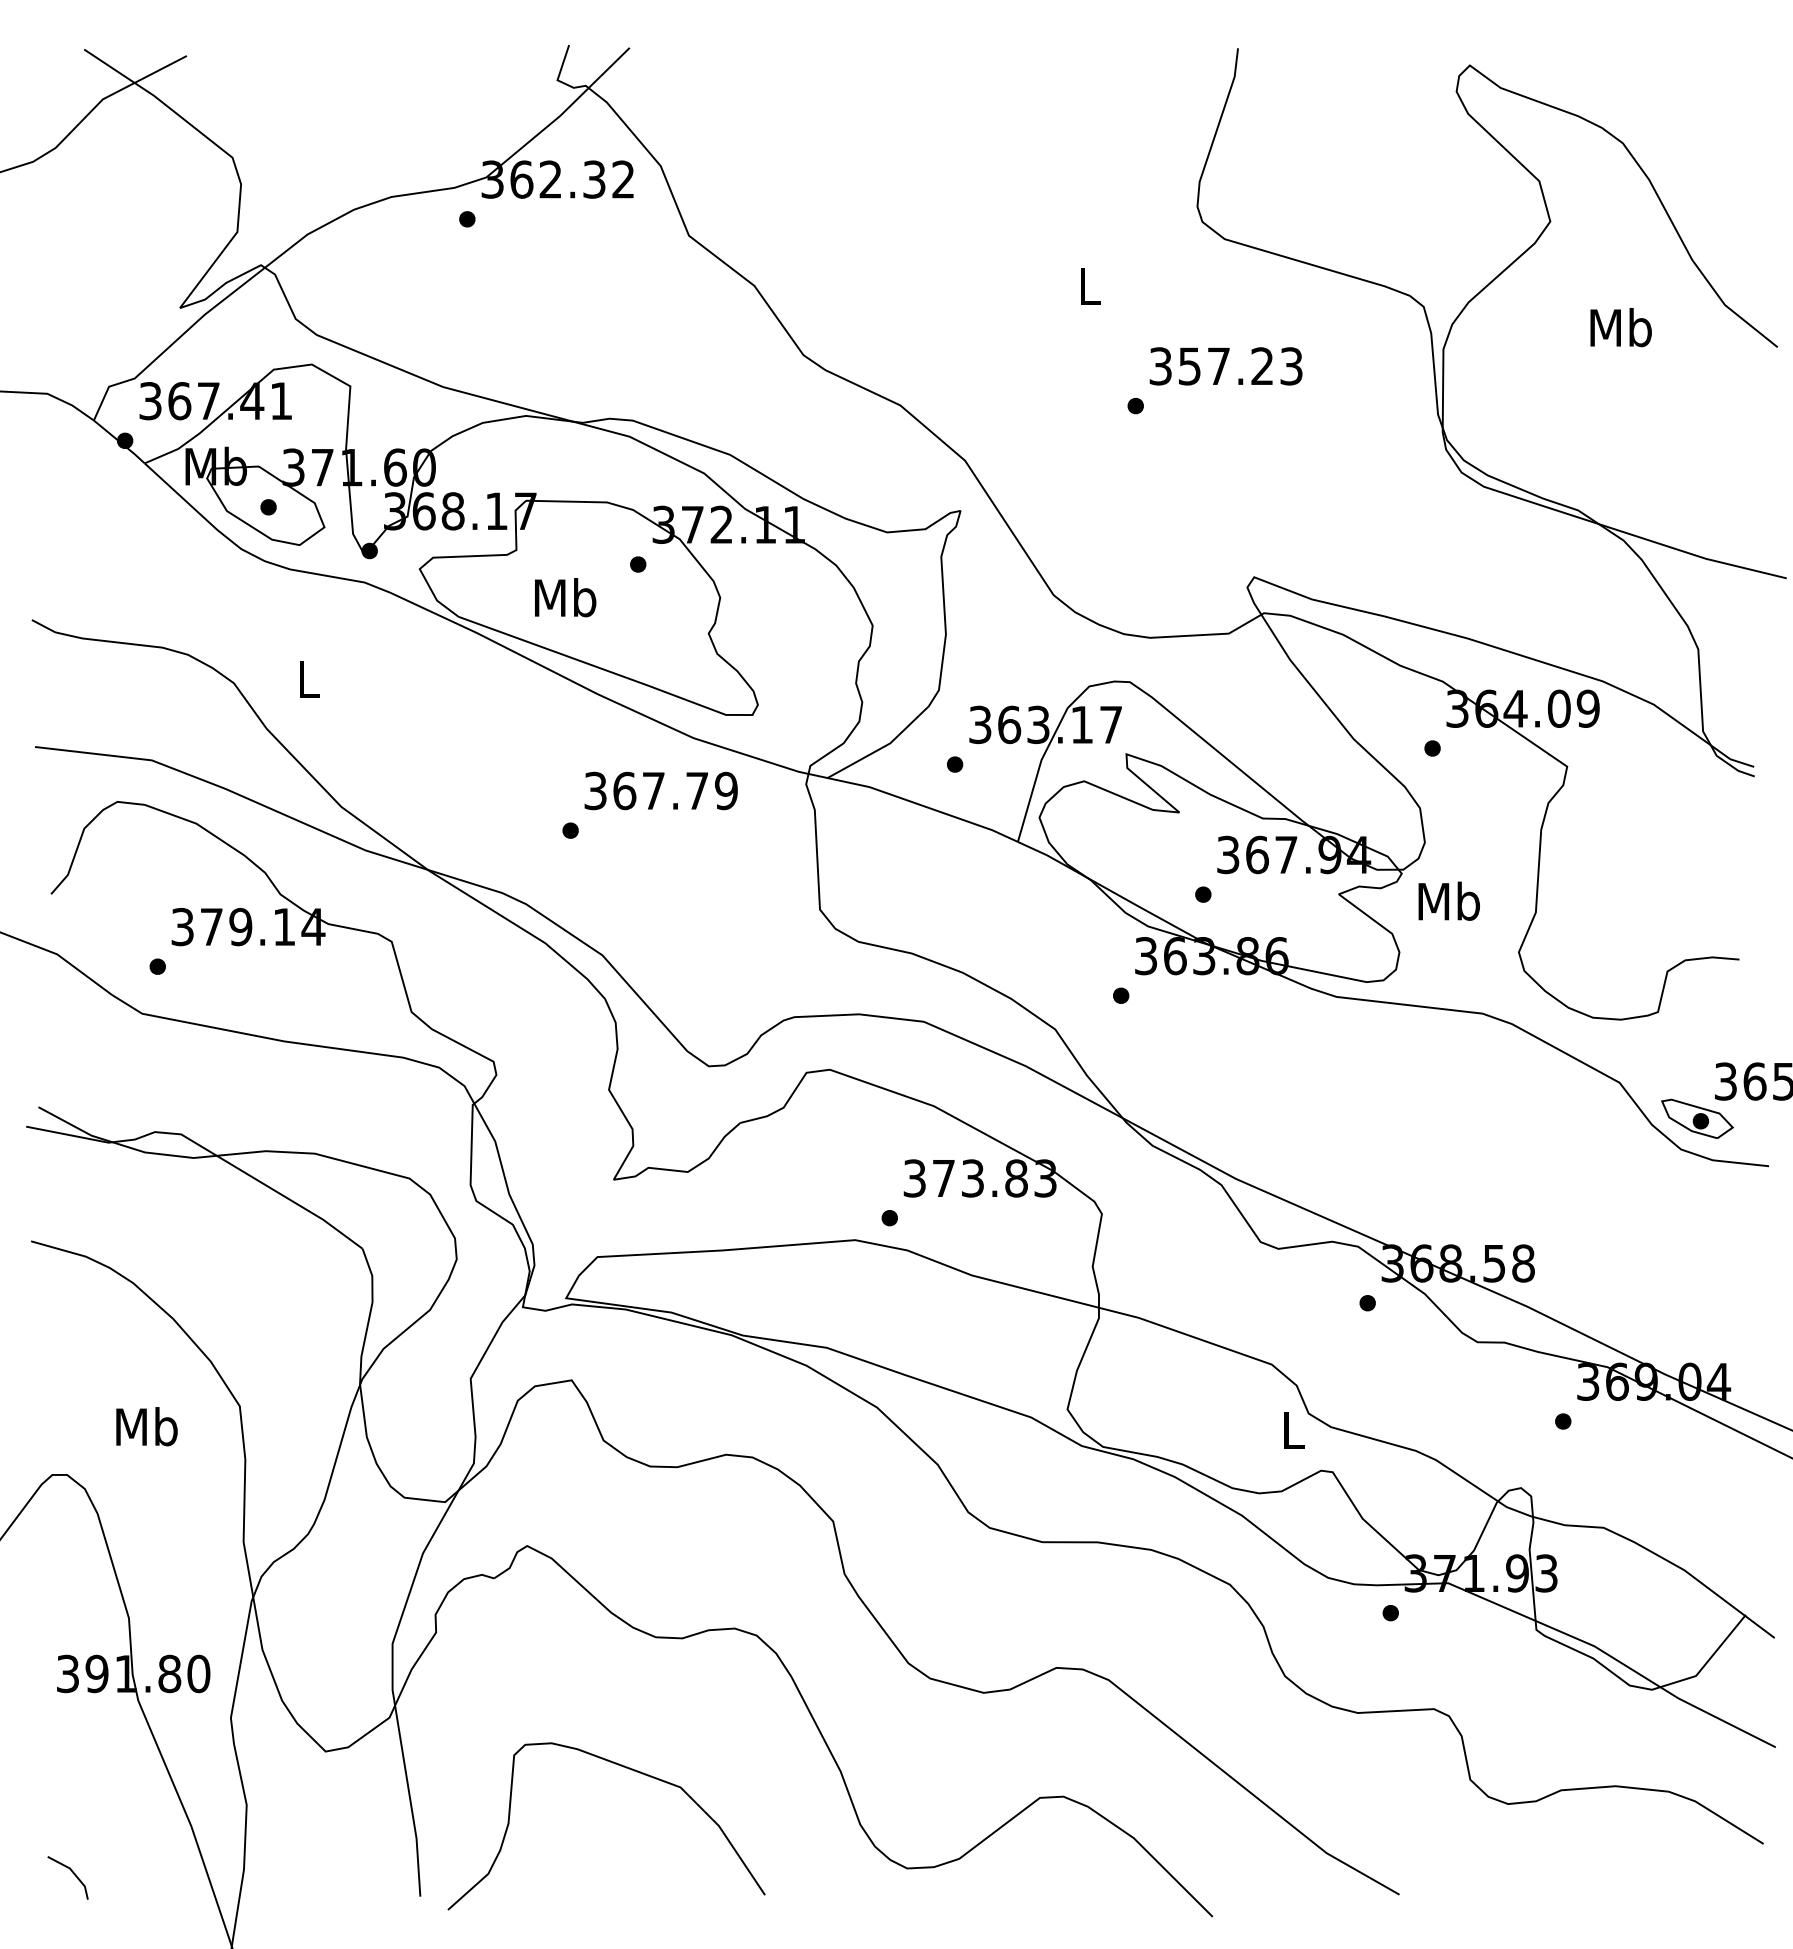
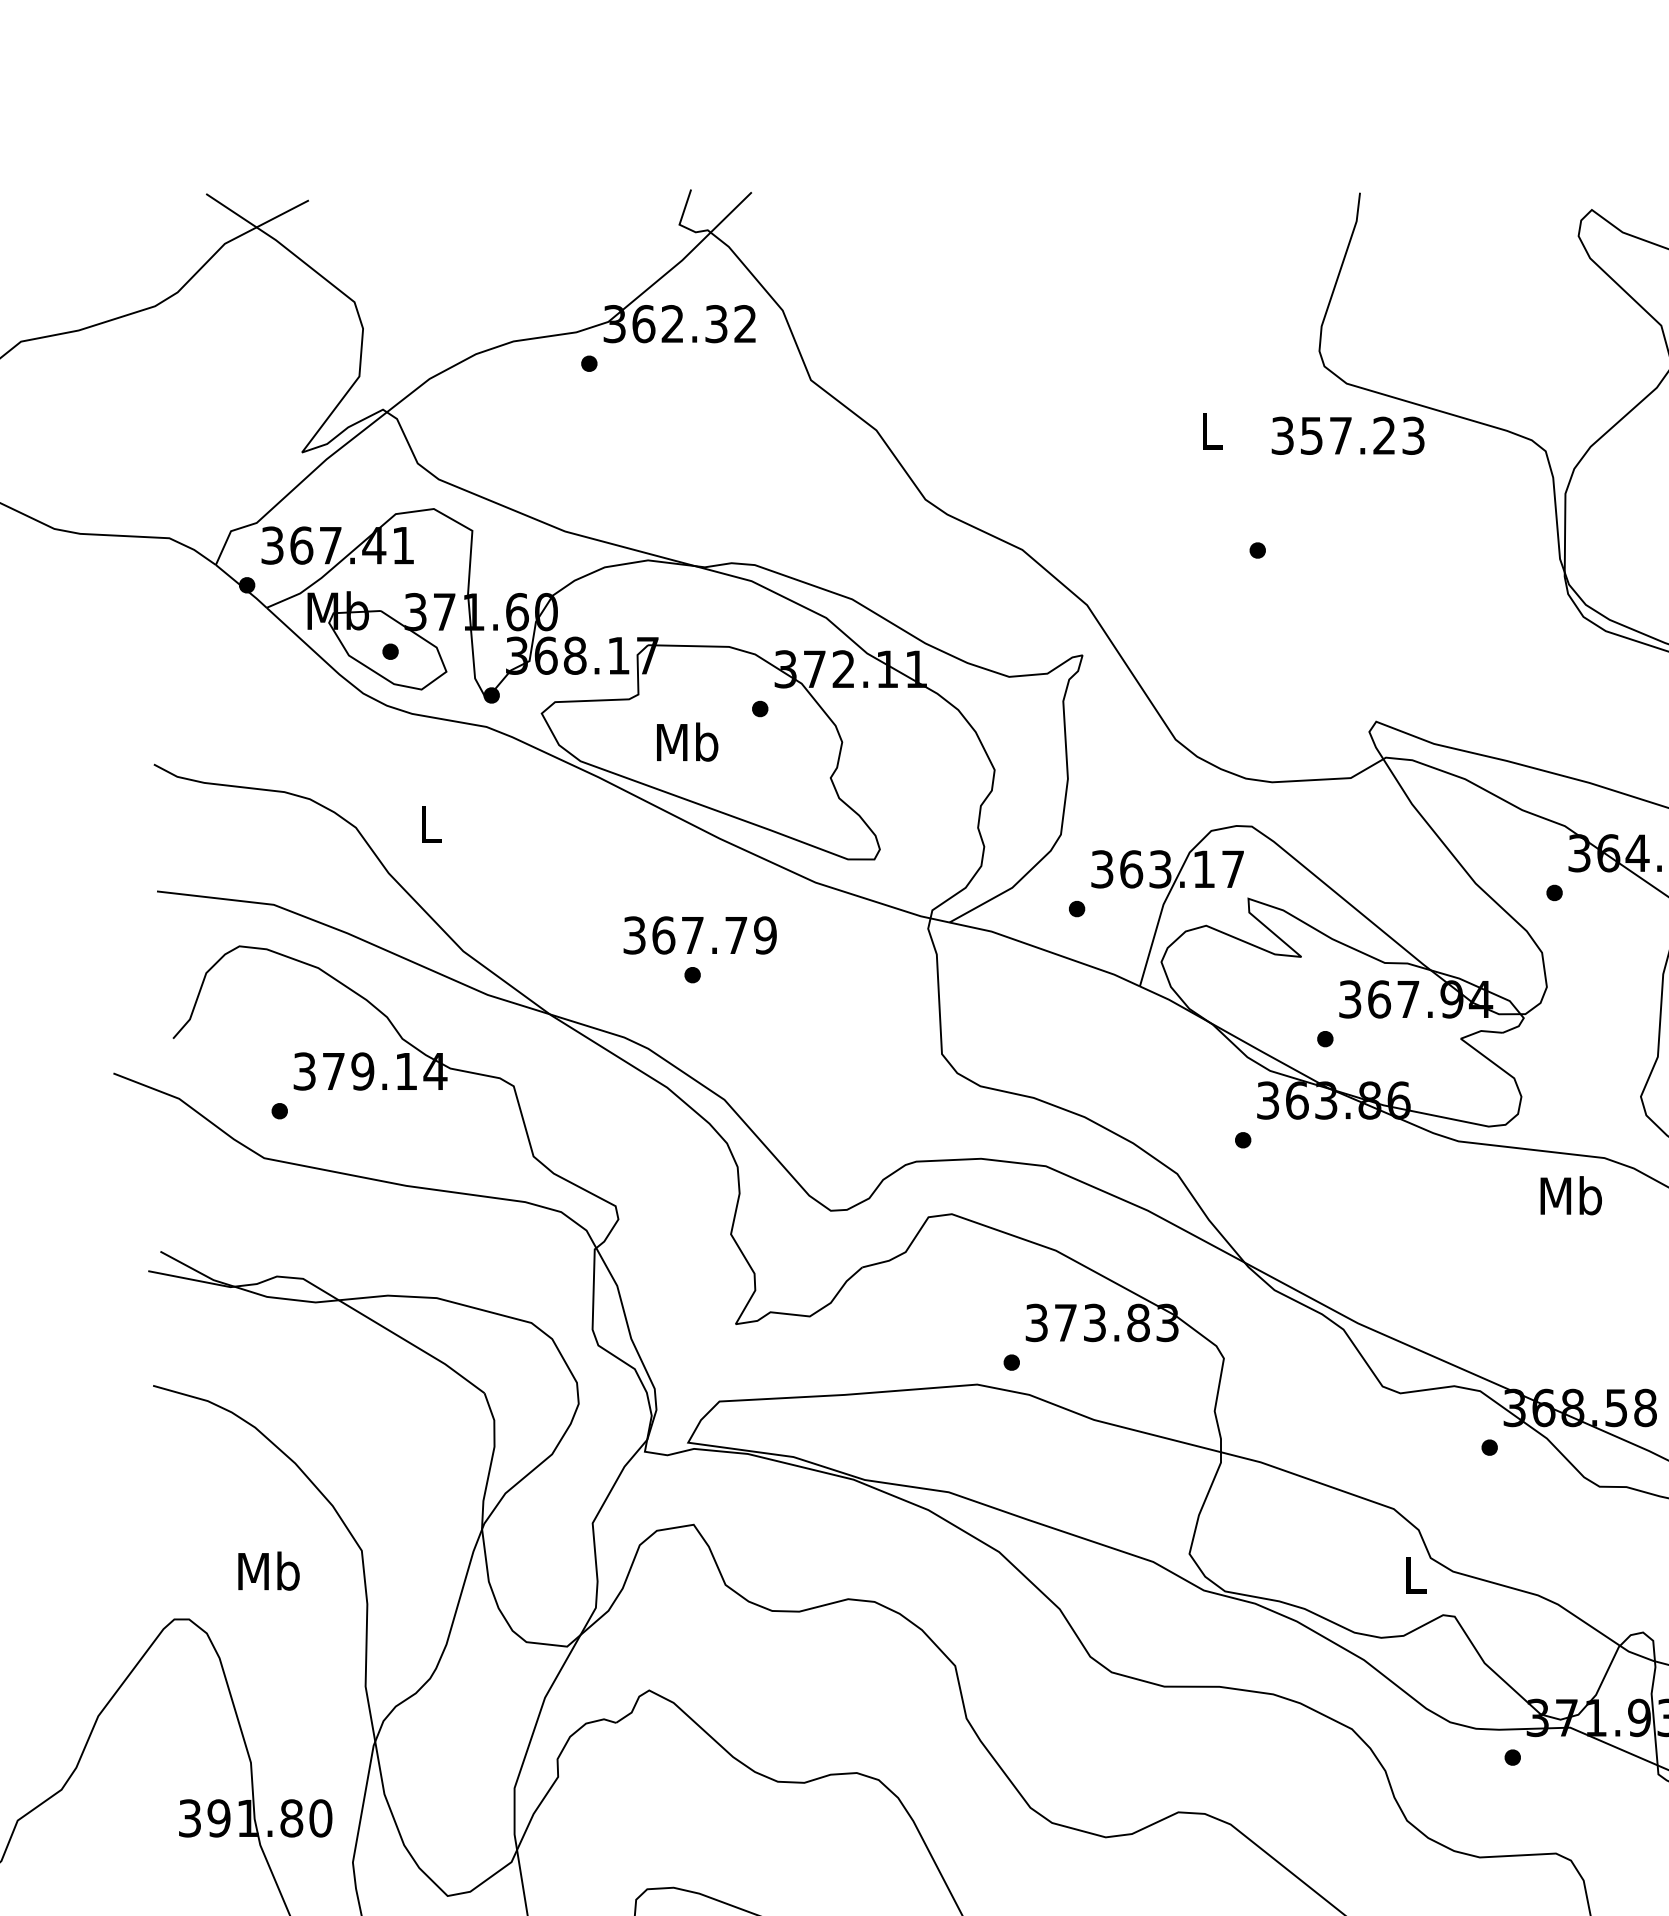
text: (1225, 366) -> (1347, 435), moved
text: (660, 790) -> (699, 934), moved
text: (1448, 900) -> (1570, 1194), moved

